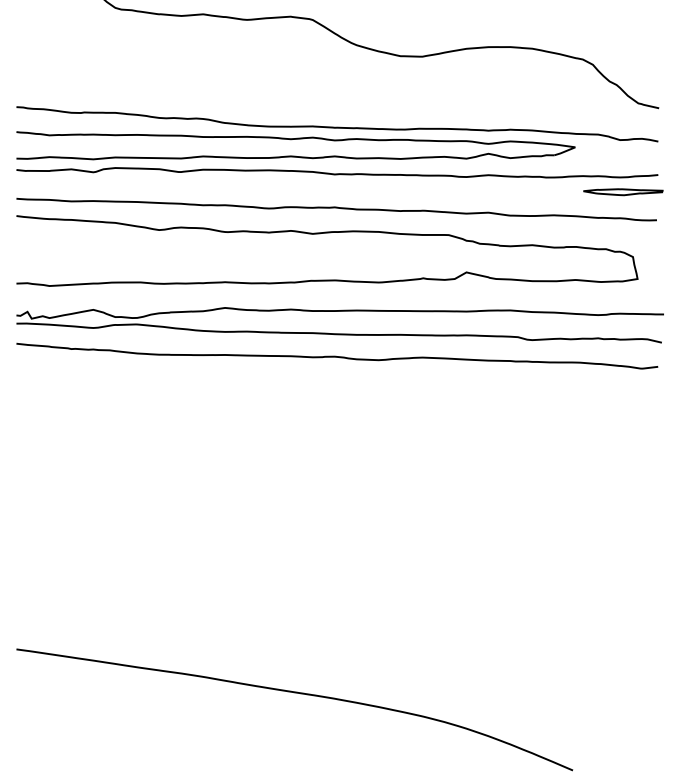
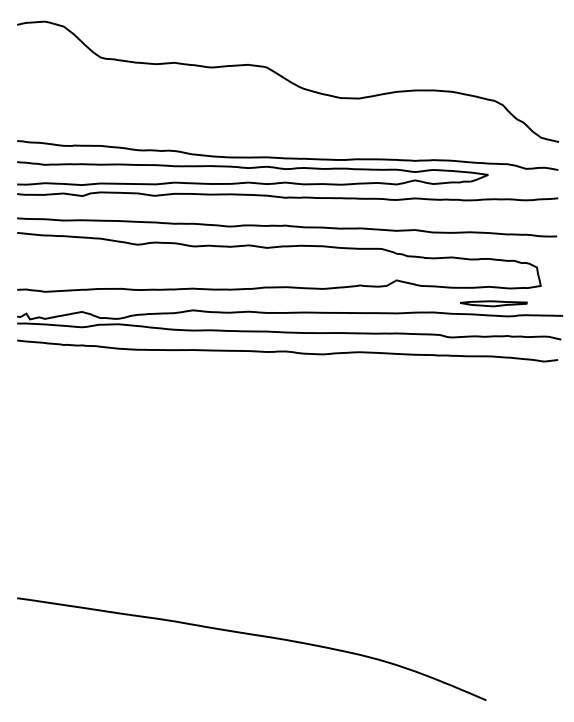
curve: (623, 190) -> (493, 302), moved

